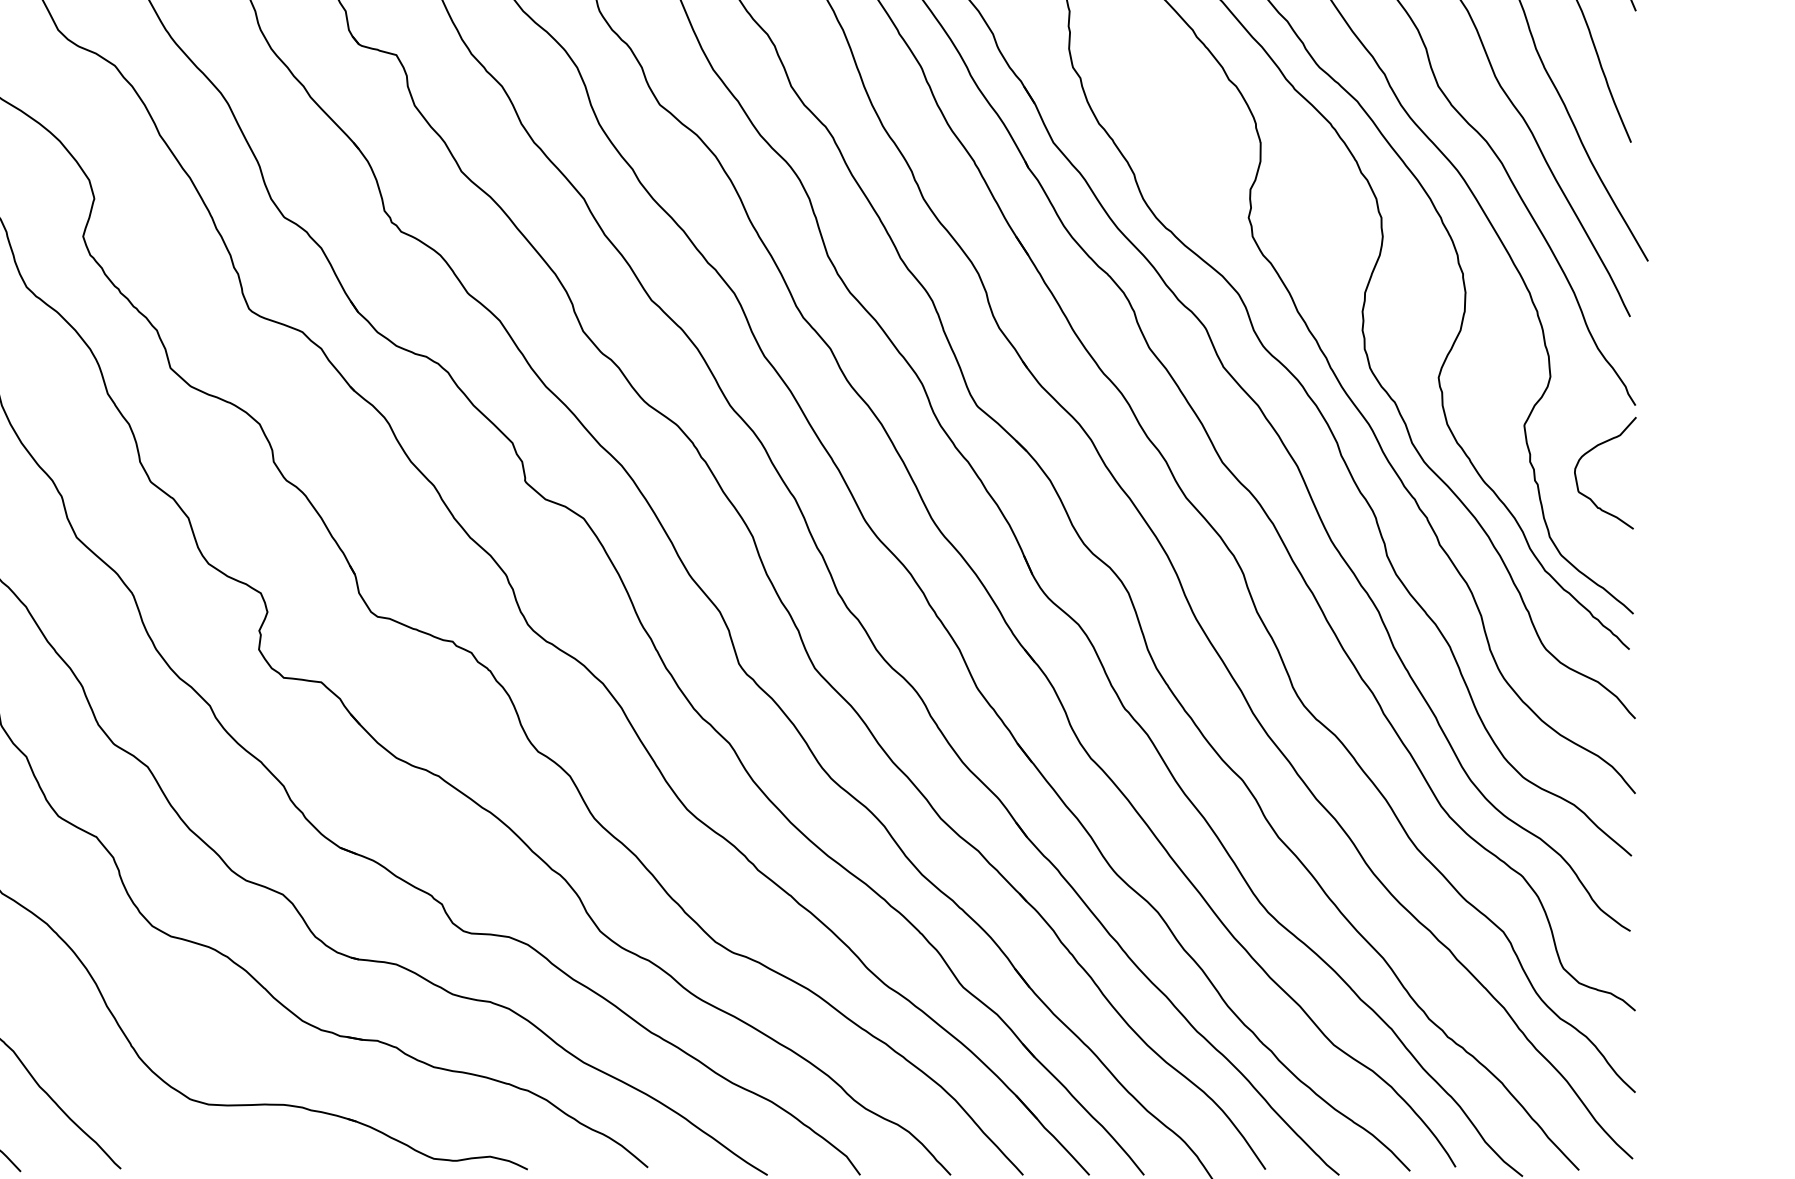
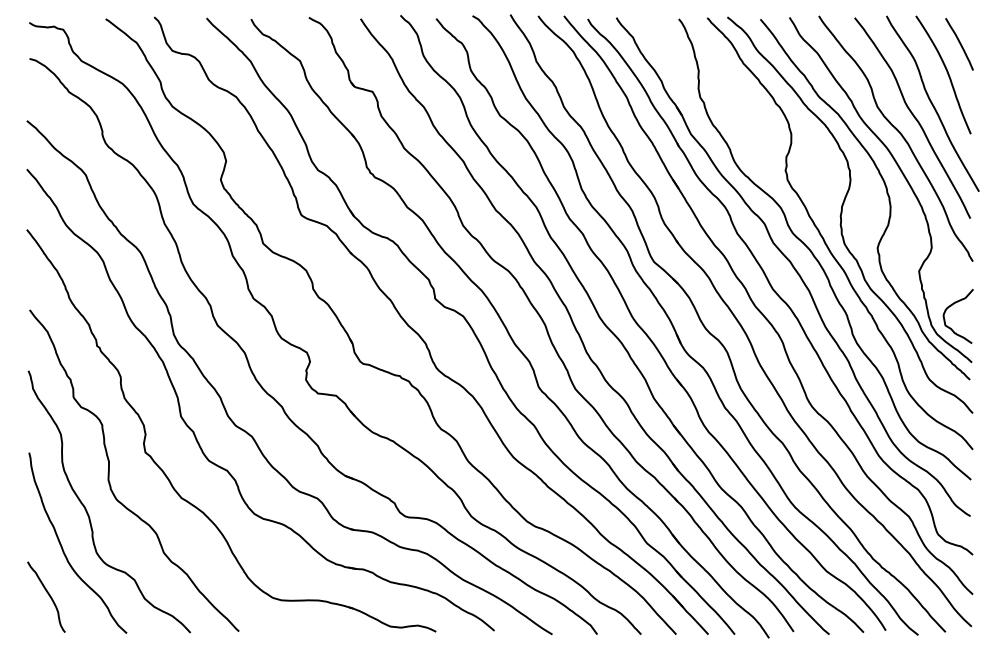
curve: (1591, 452) -> (951, 306), moved

